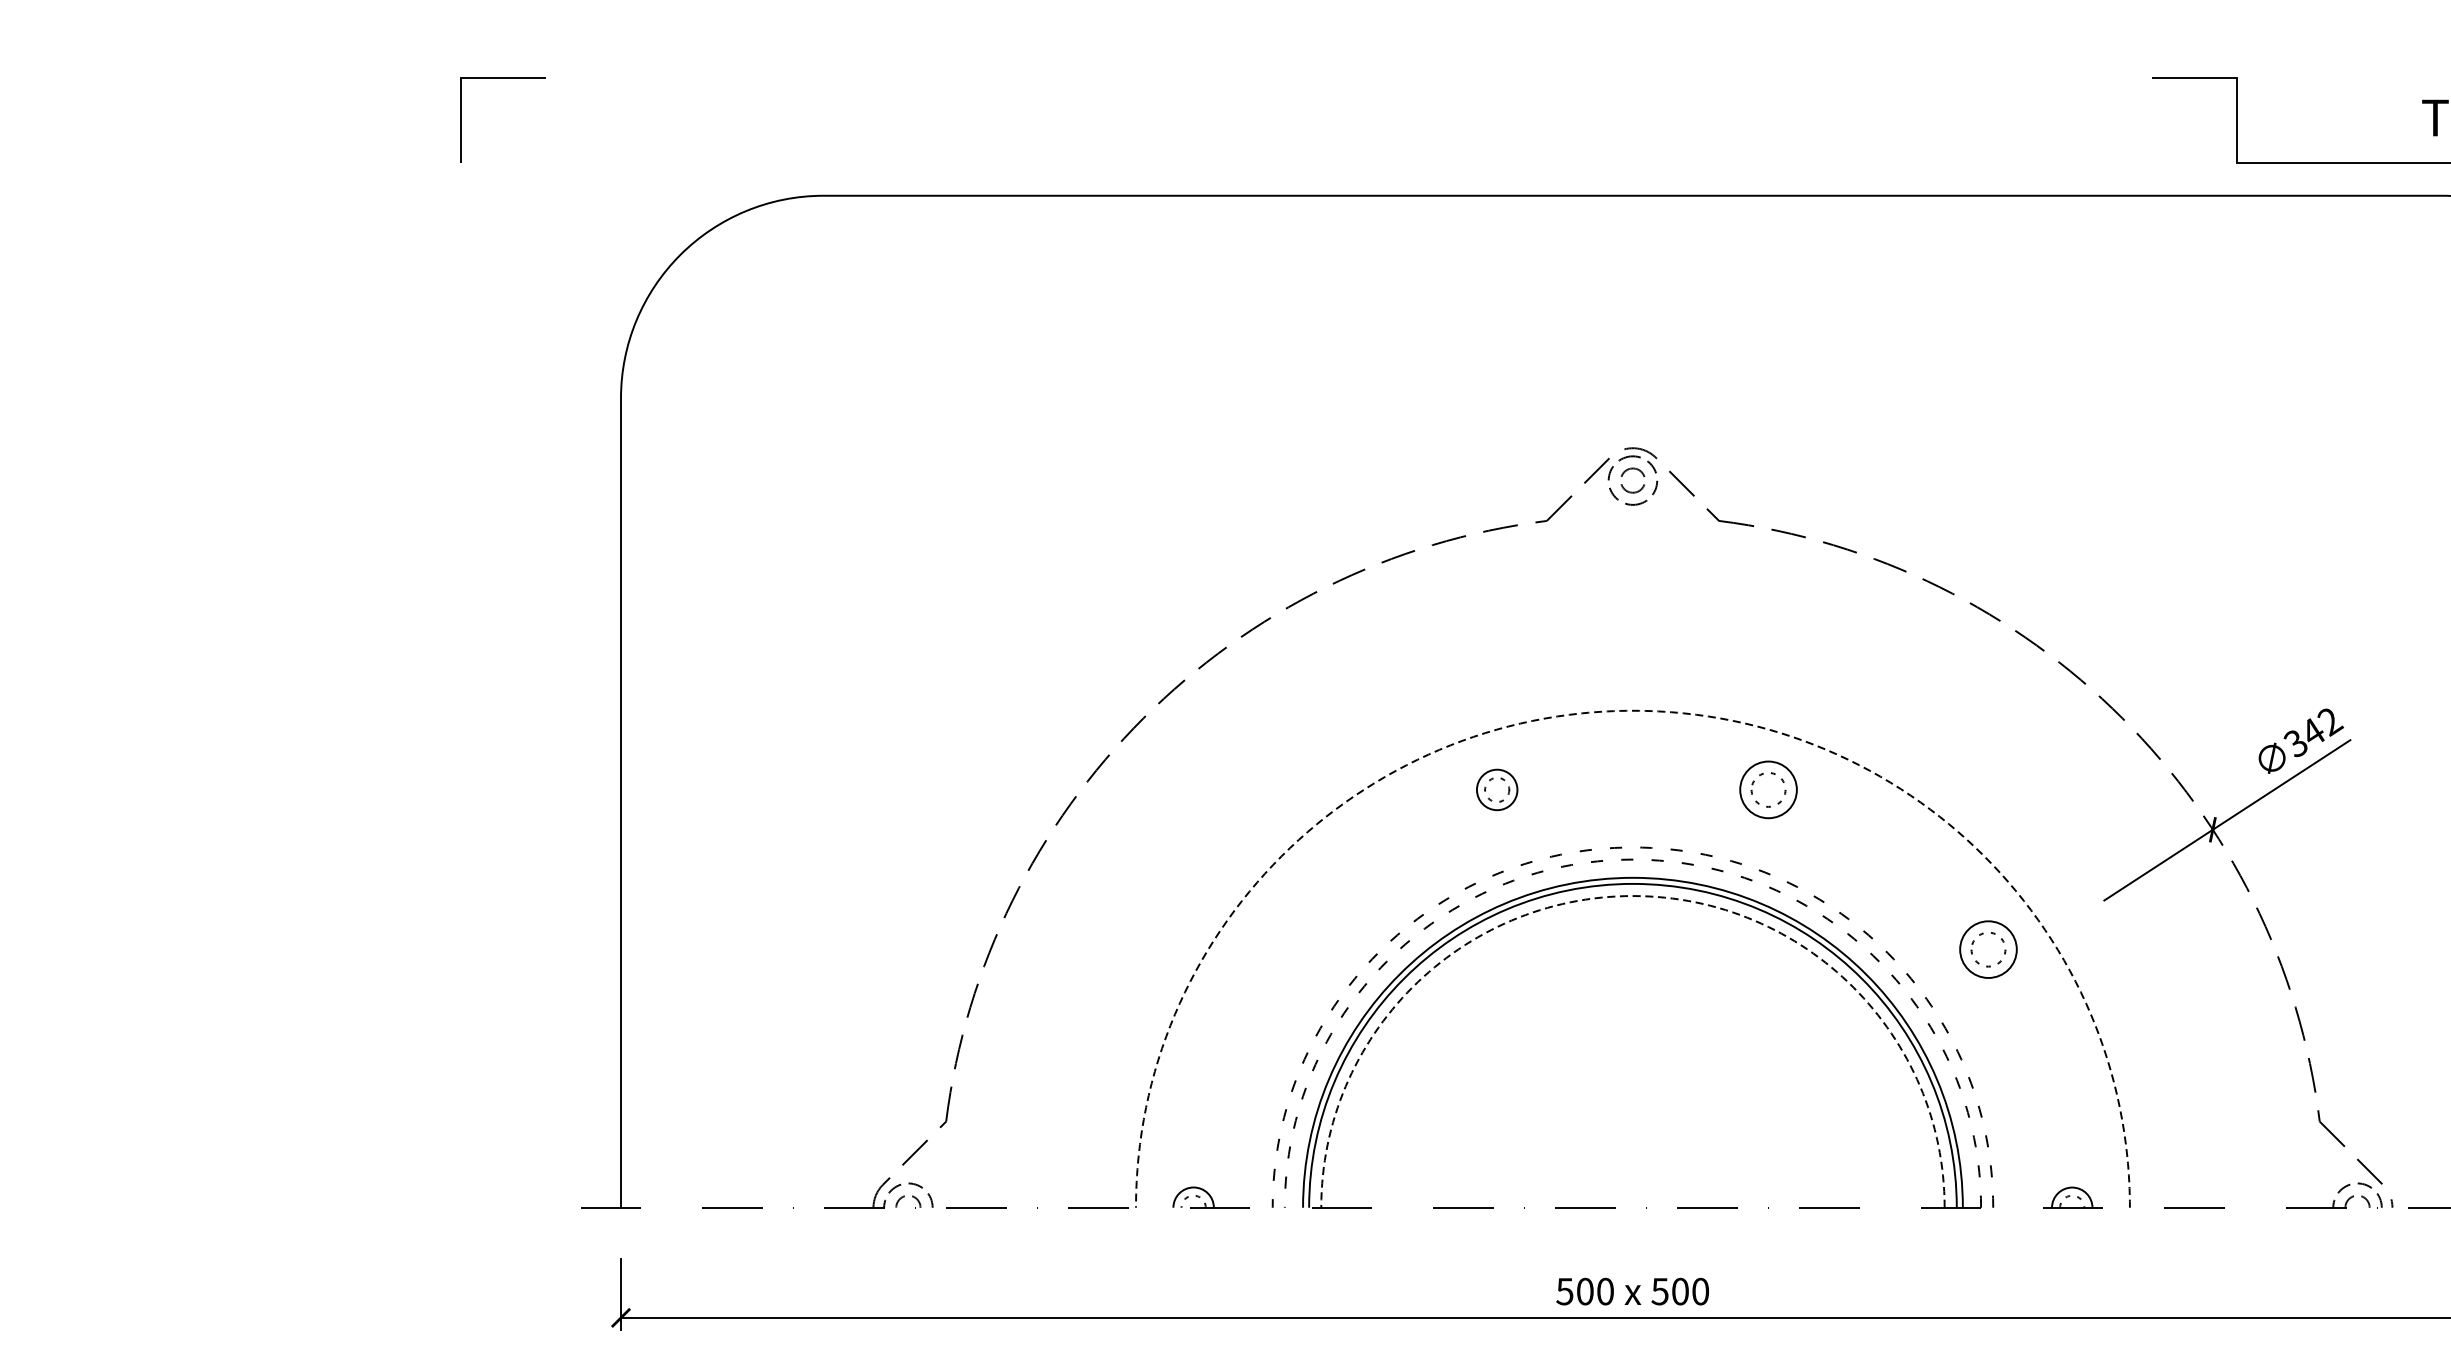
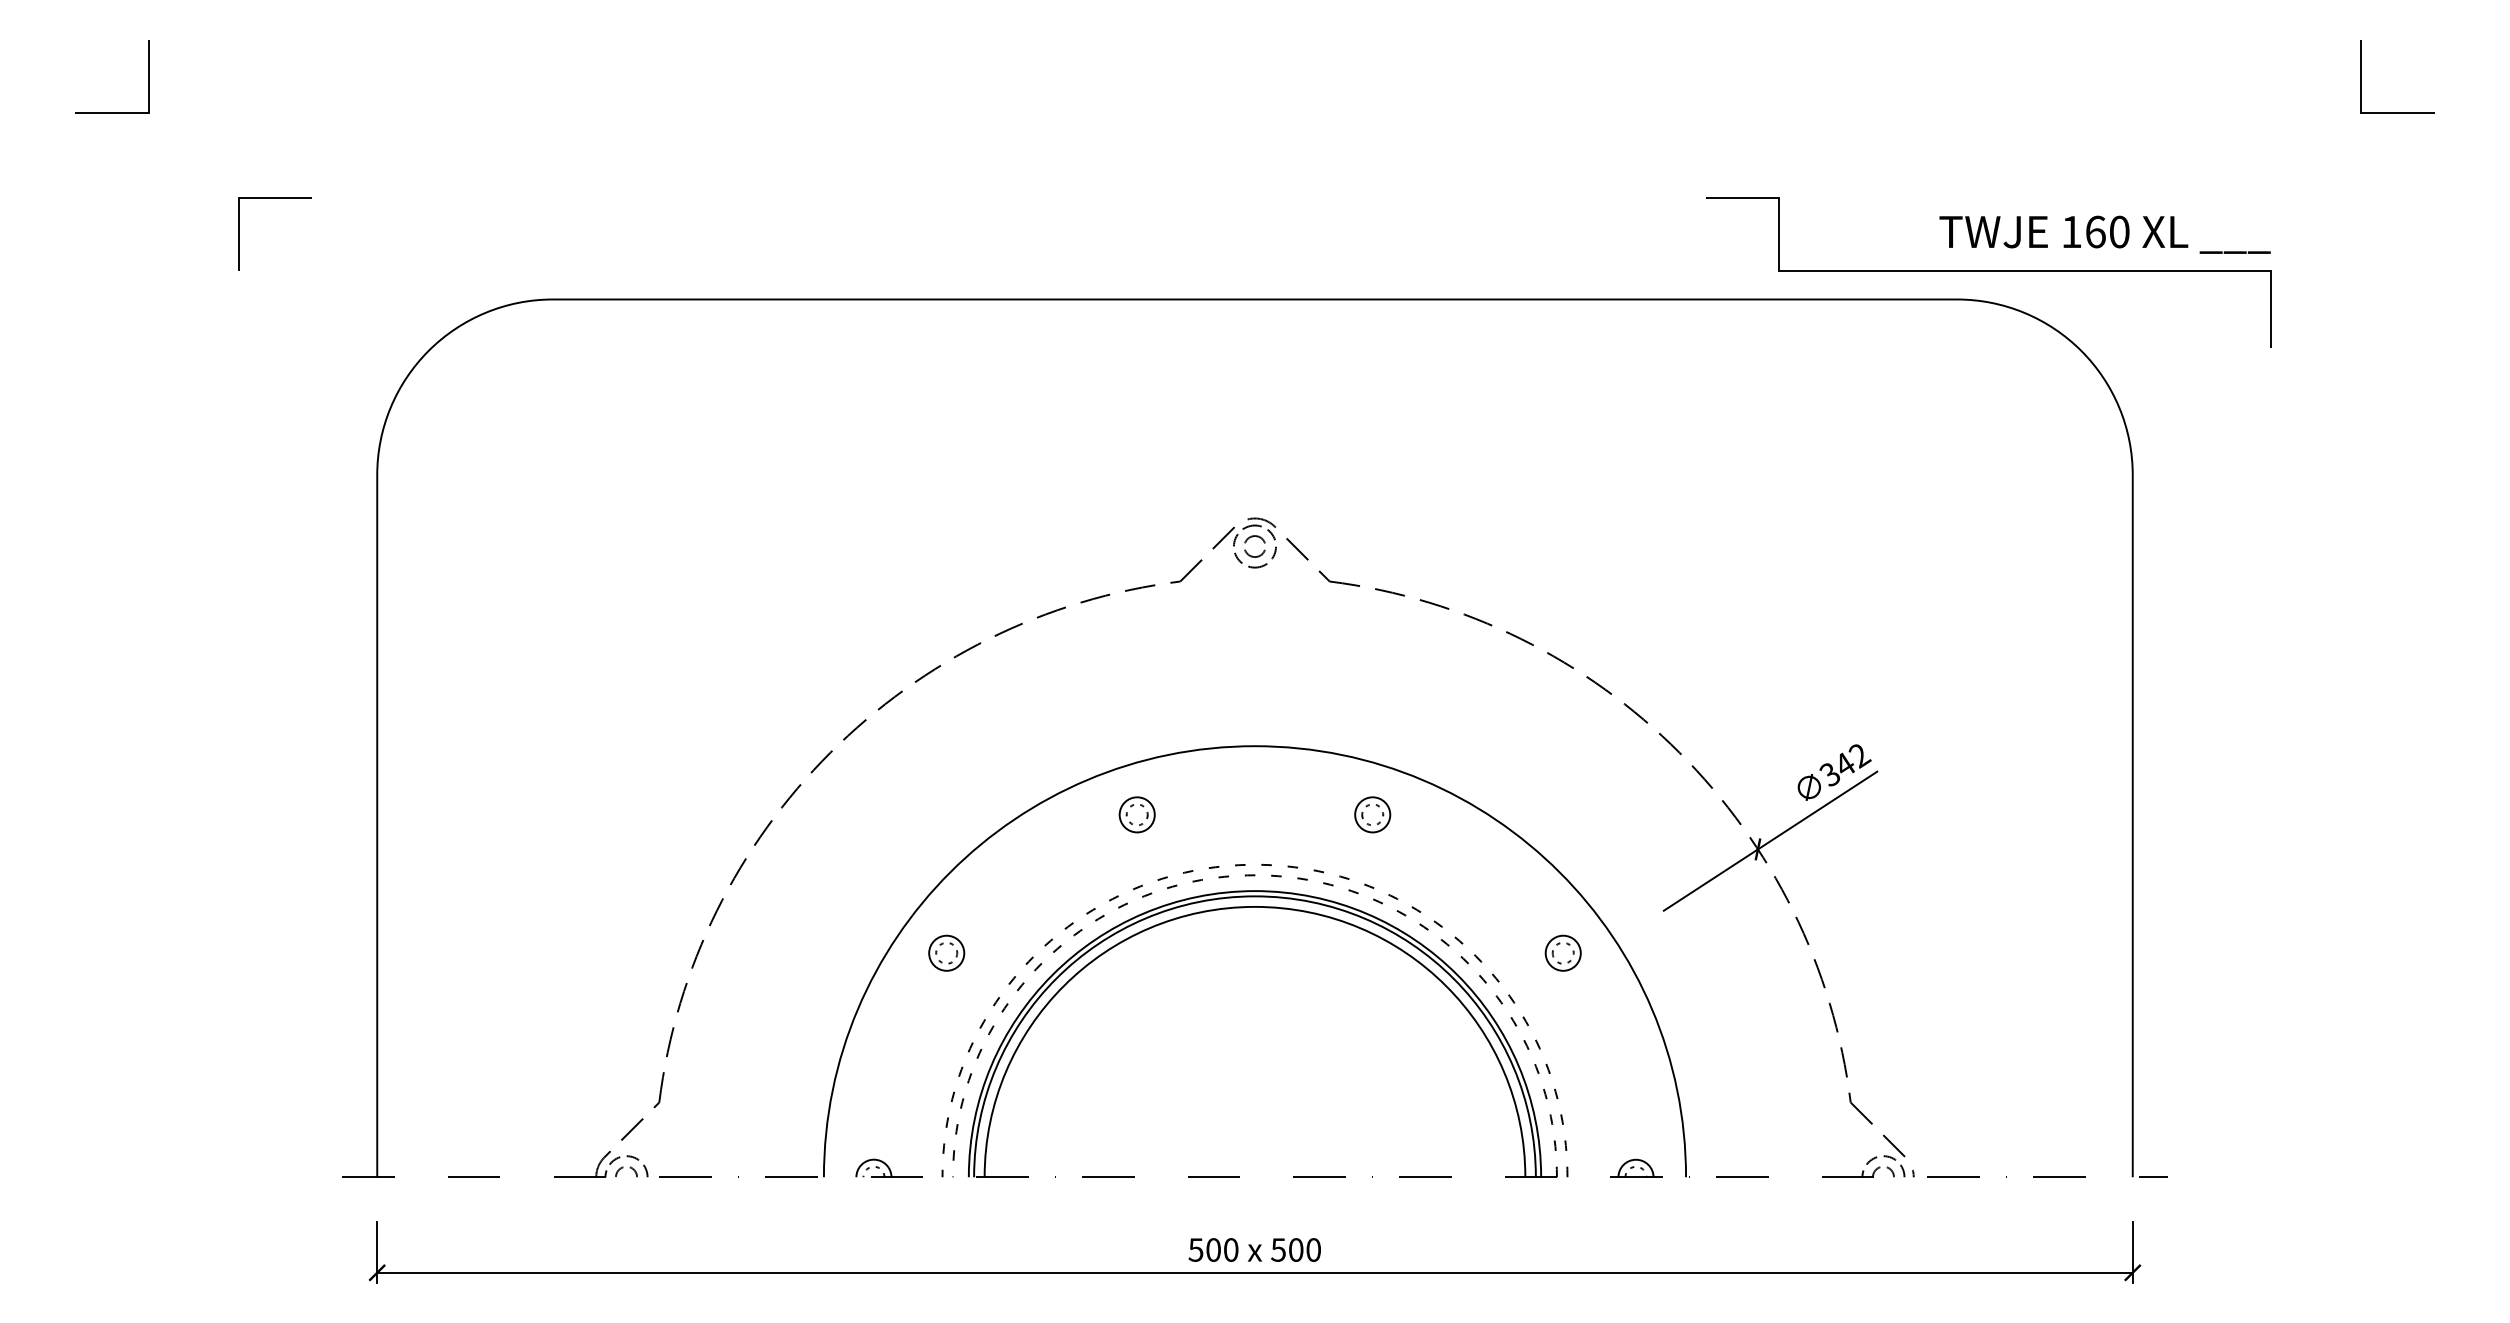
arc: (1632, 711) -> (1254, 746), dashed -> solid
part: (1768, 789) -> (1372, 814), size x0.71
arc: (1632, 895) -> (1254, 906), dashed -> solid
part: (1277, 948) -> (946, 952), added
part: (1987, 948) -> (1562, 952), size x0.71

